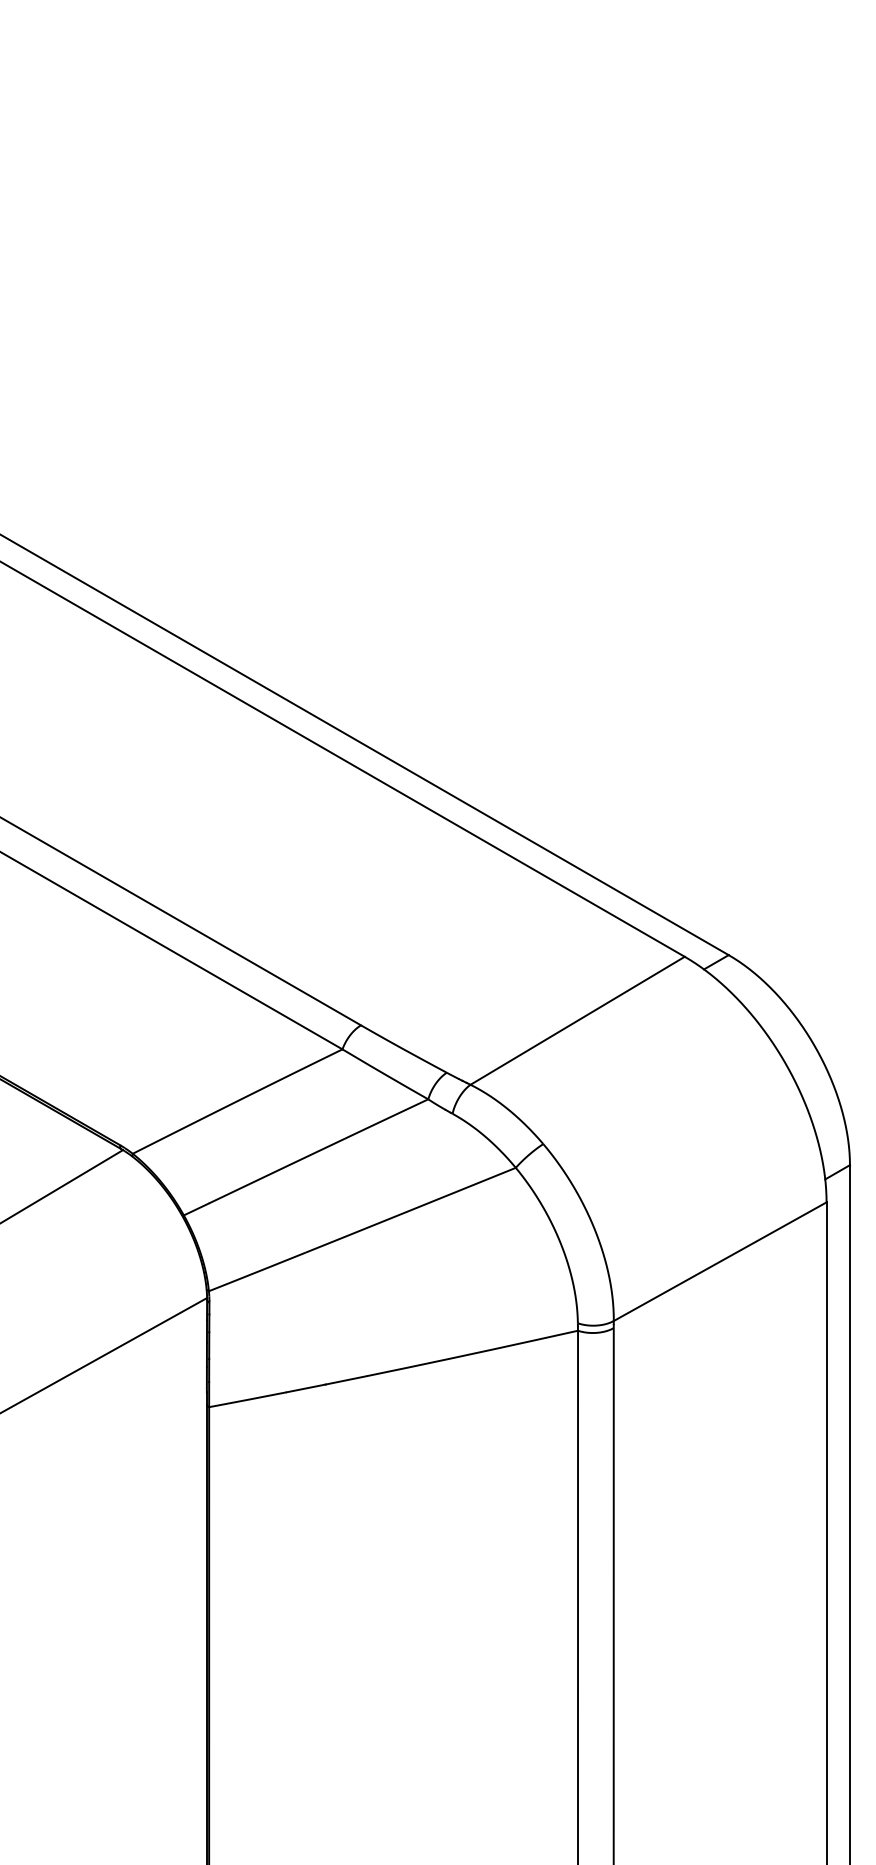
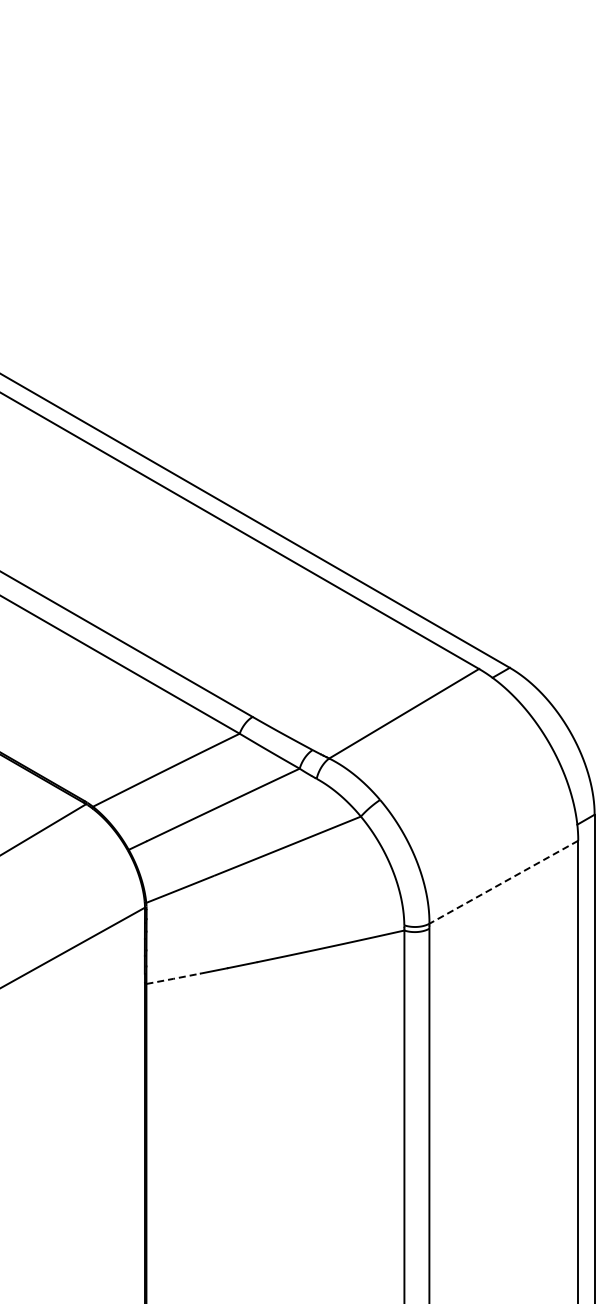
line: (719, 1262) -> (503, 882), solid -> dashed
line: (247, 1399) -> (173, 978), solid -> dashed

